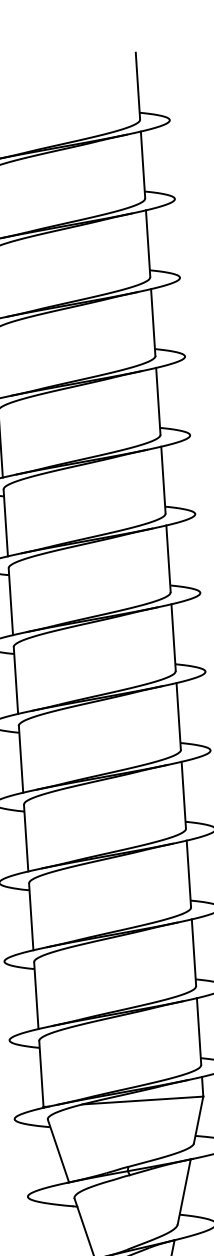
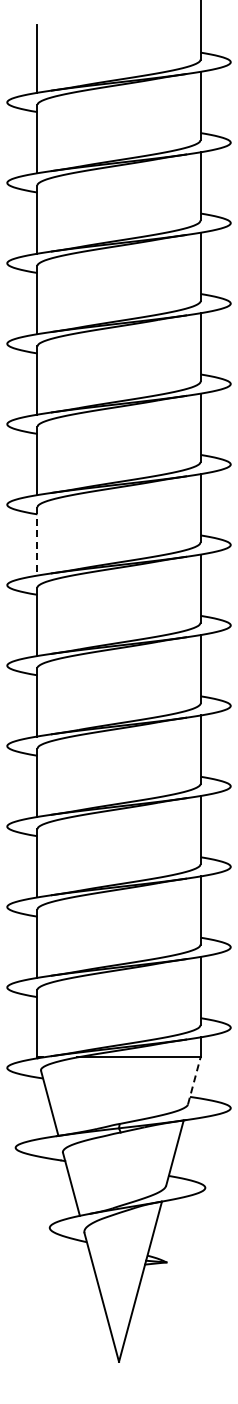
line: (10, 602) -> (37, 542), solid -> dashed
line: (198, 1119) -> (194, 1080), solid -> dashed

